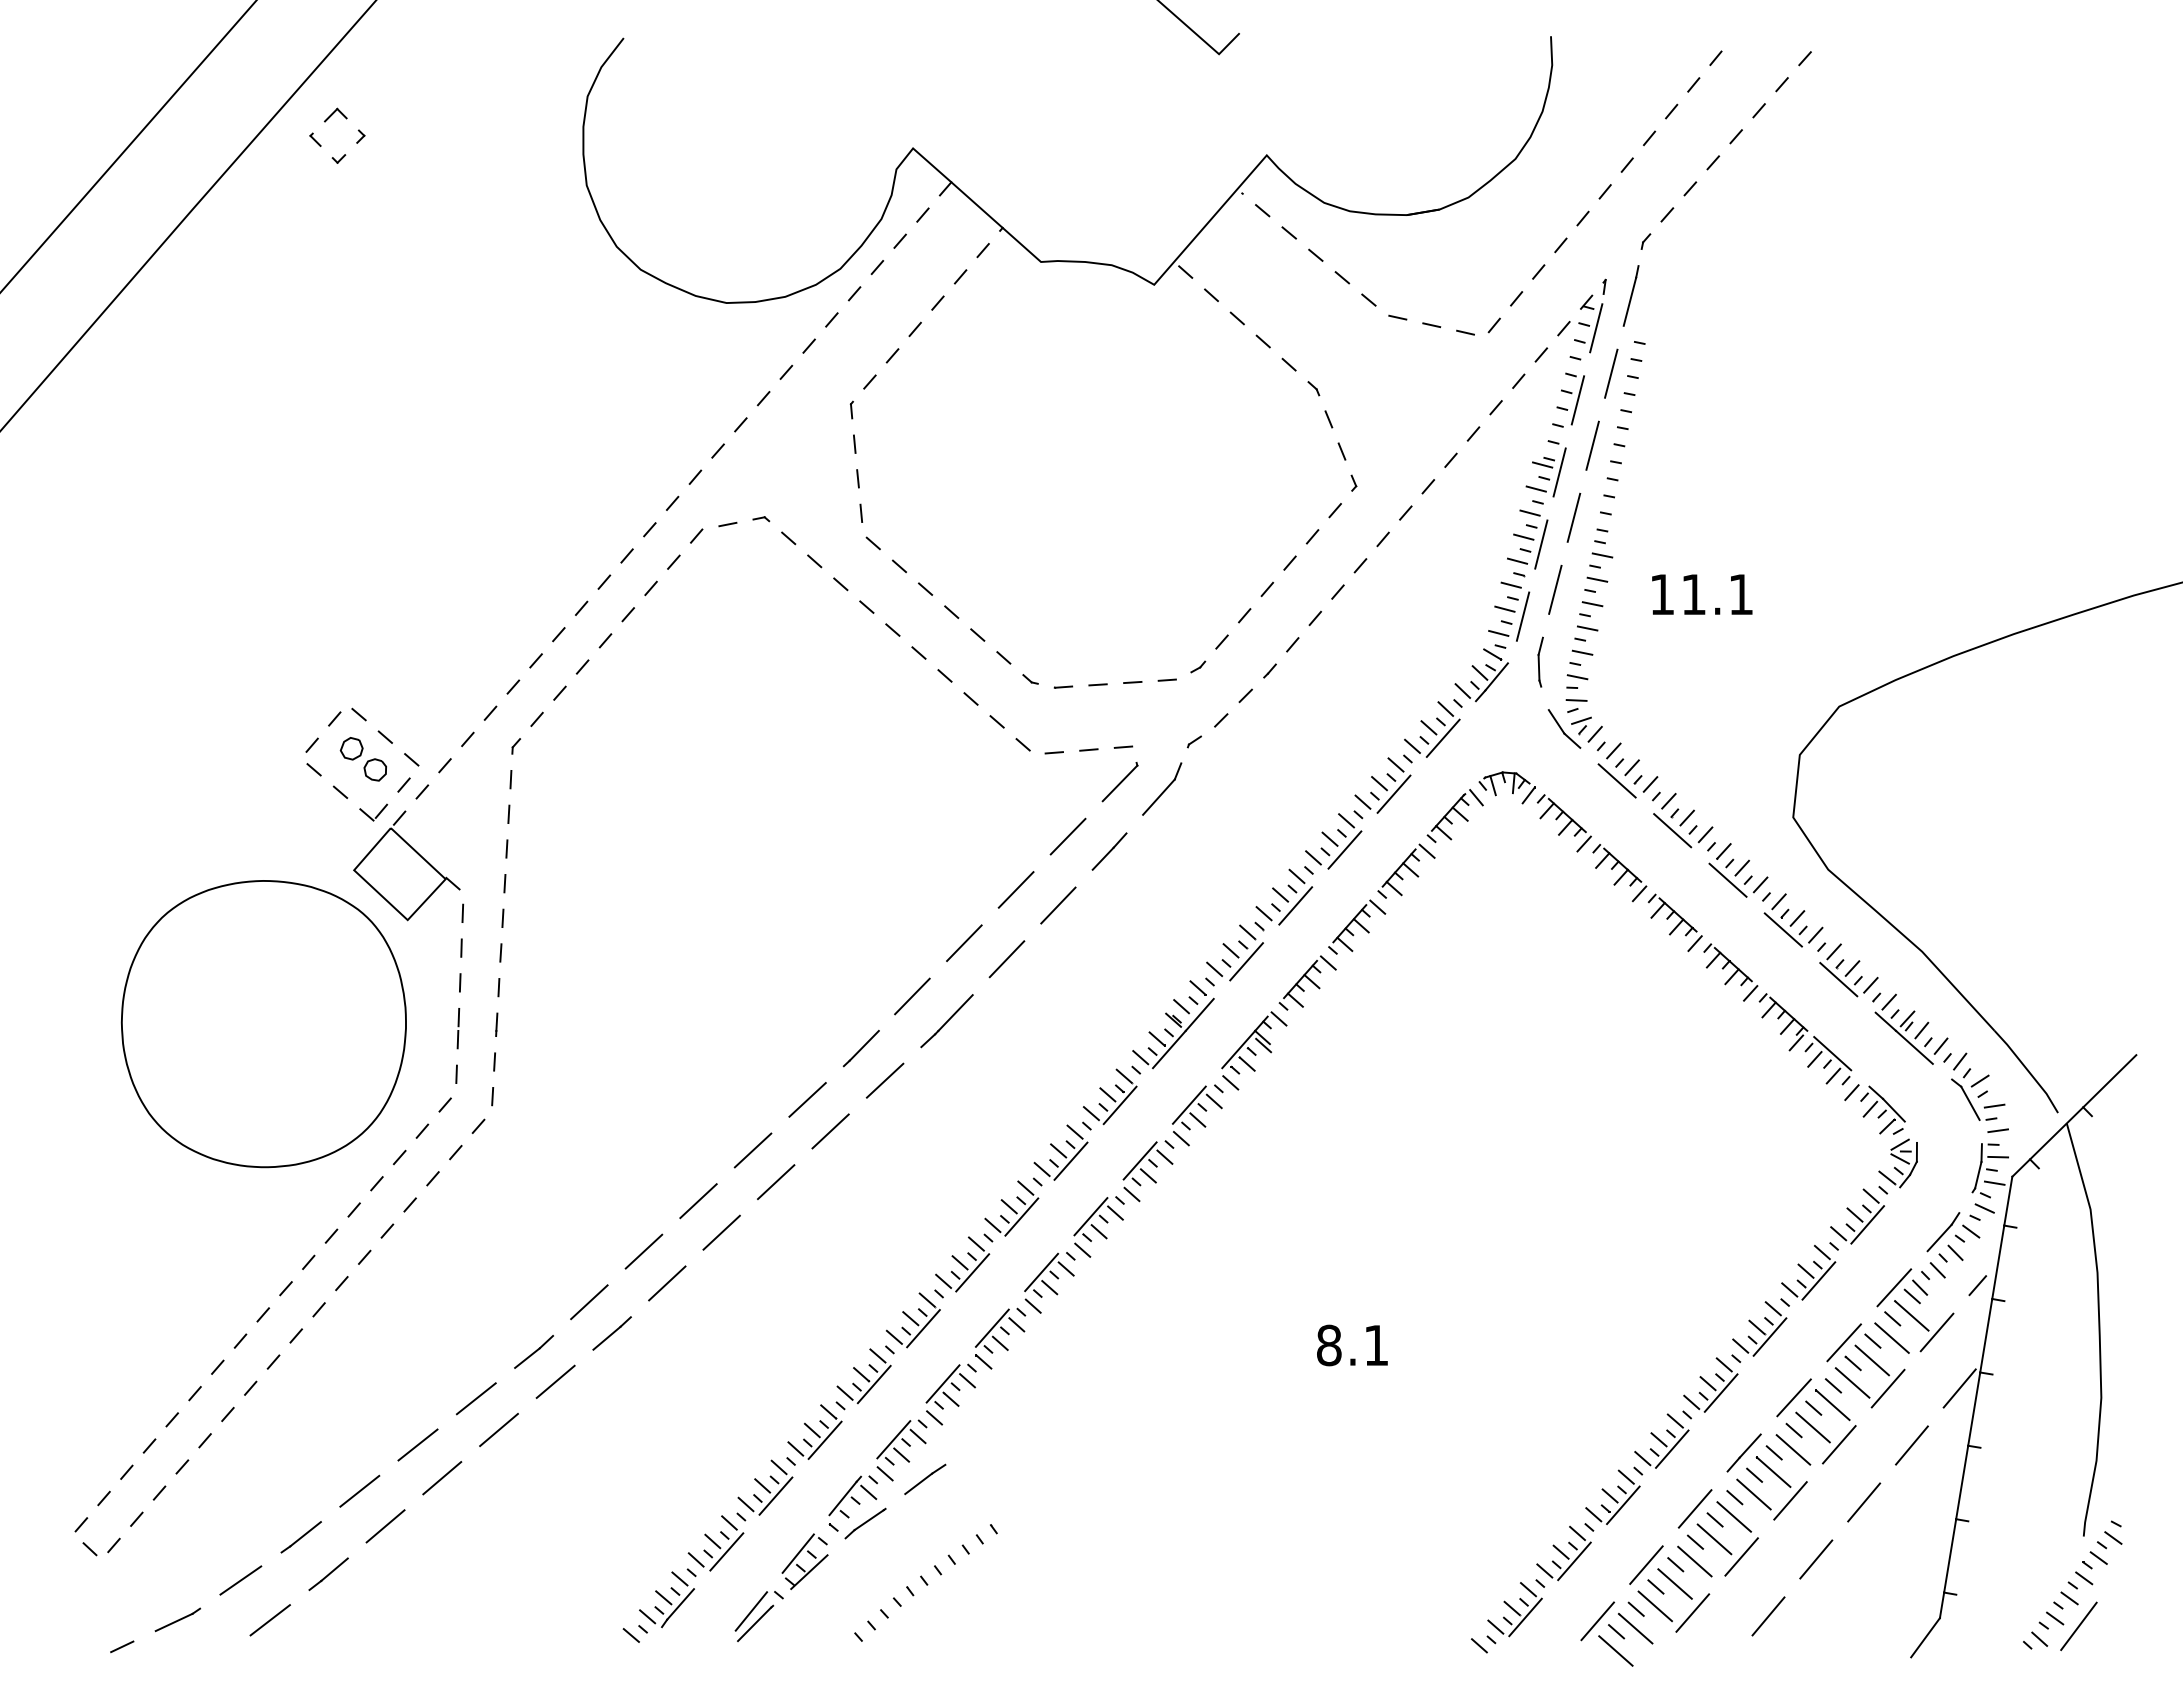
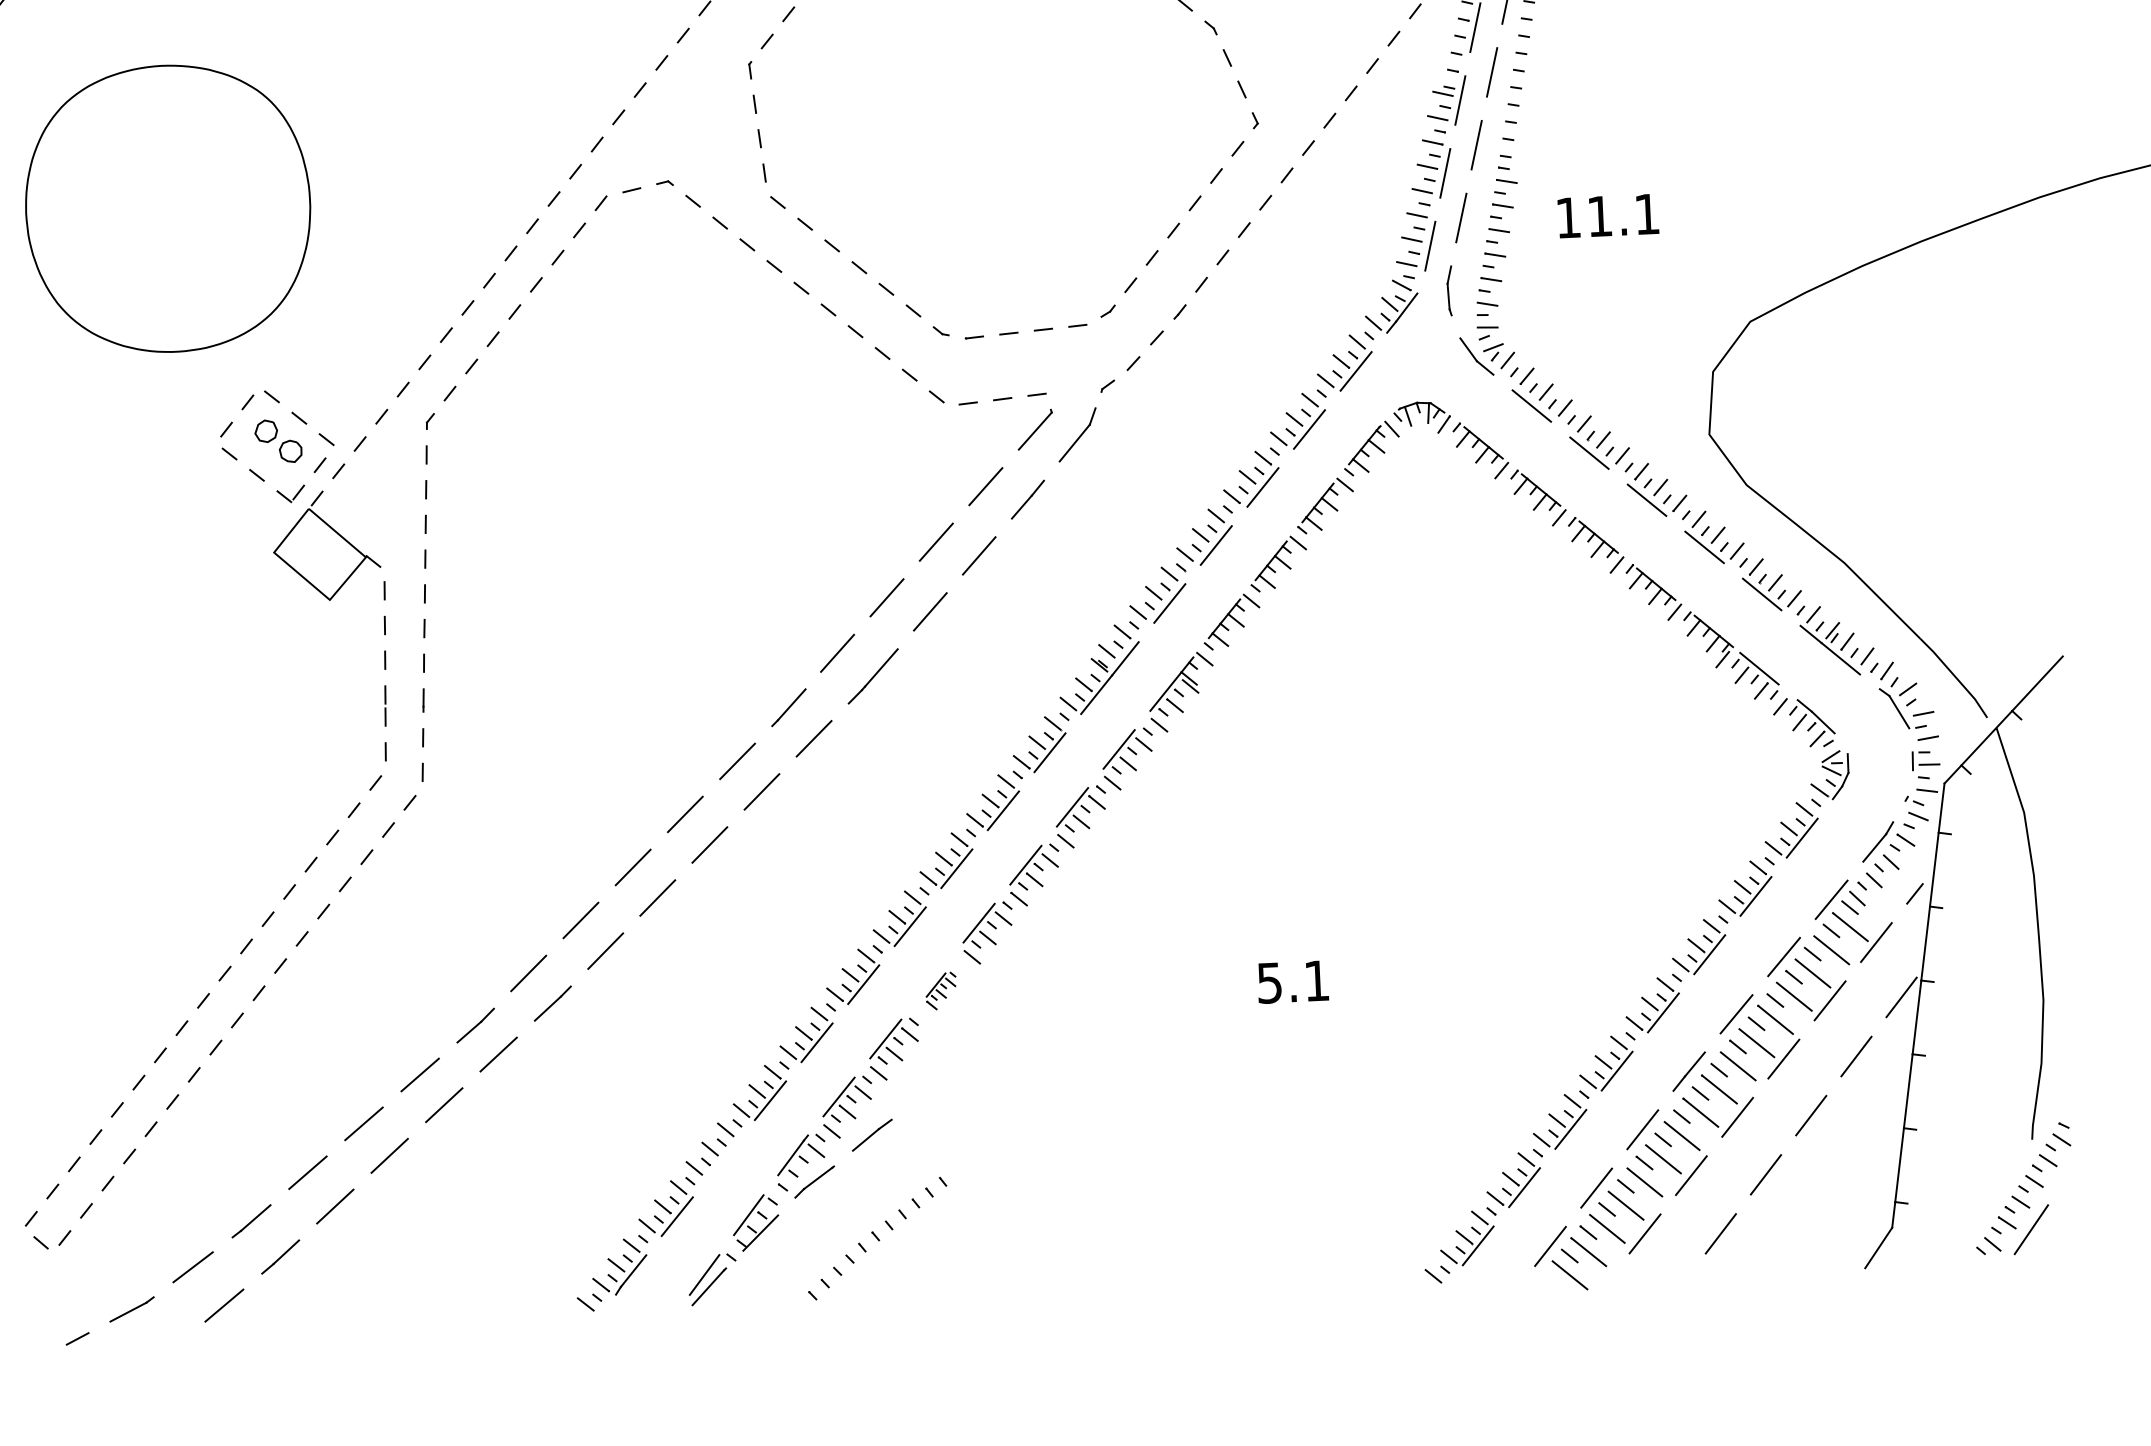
part: (263, 1024) -> (167, 209), moved
line: (1978, 1175) -> (1910, 783), removed
part: (1000, 1338) -> (941, 991), size x0.6
text: (1329, 1345) -> (1270, 983), 8.1 -> 5.1
line: (775, 1495) -> (723, 1158), removed

